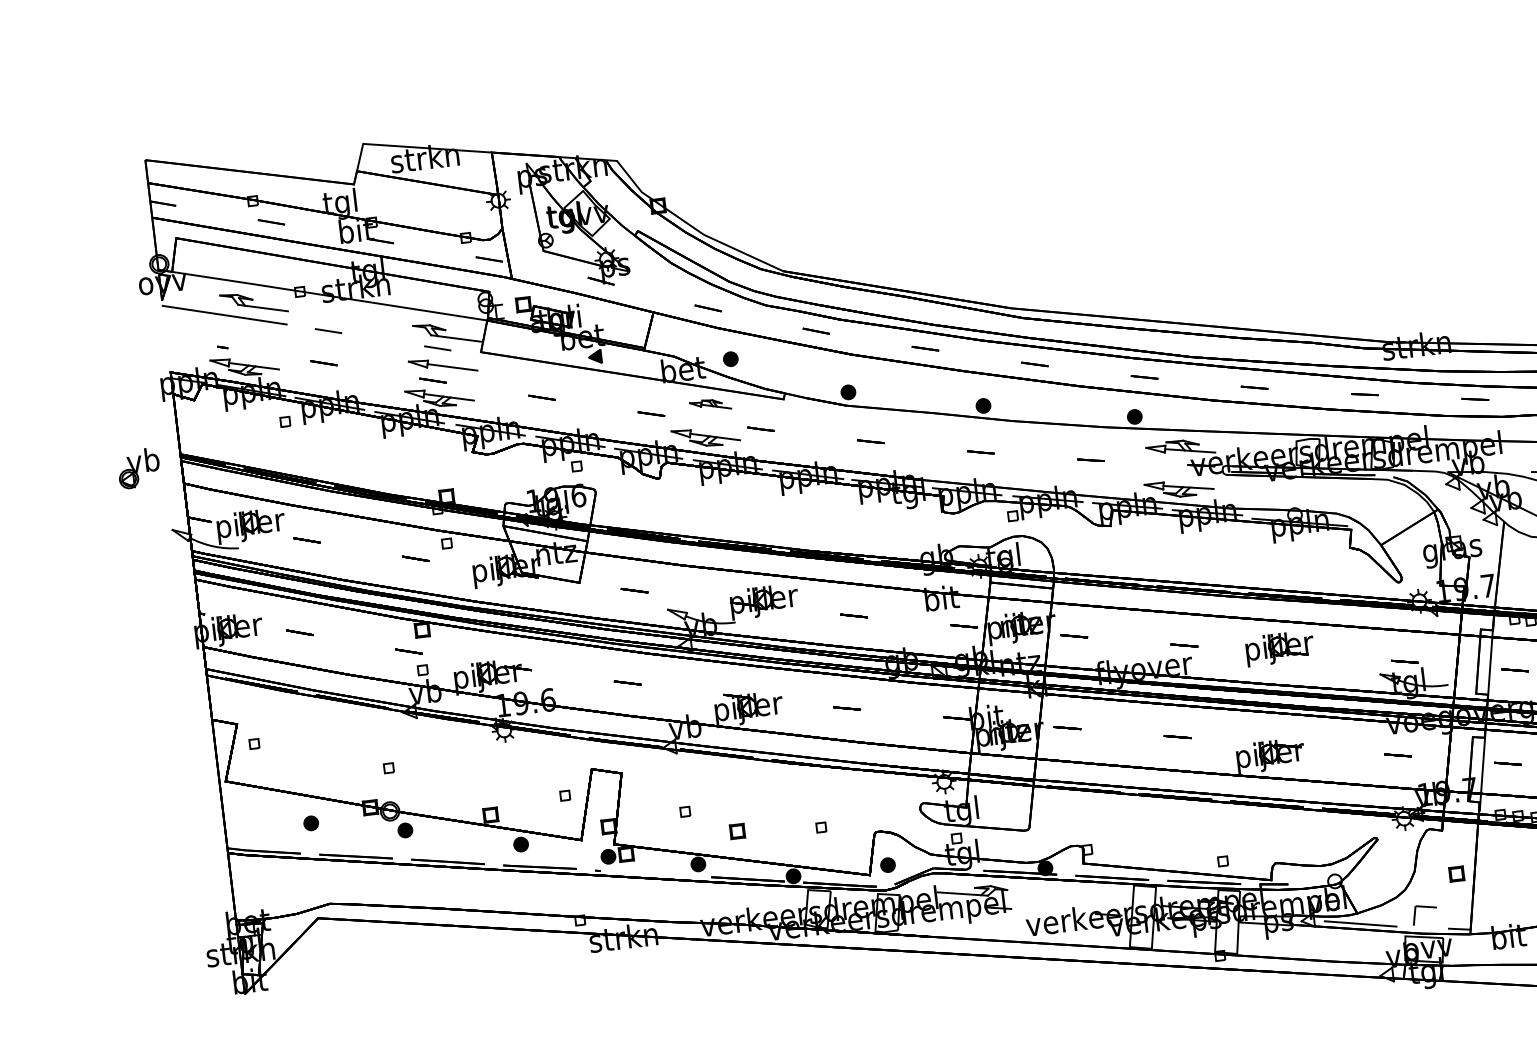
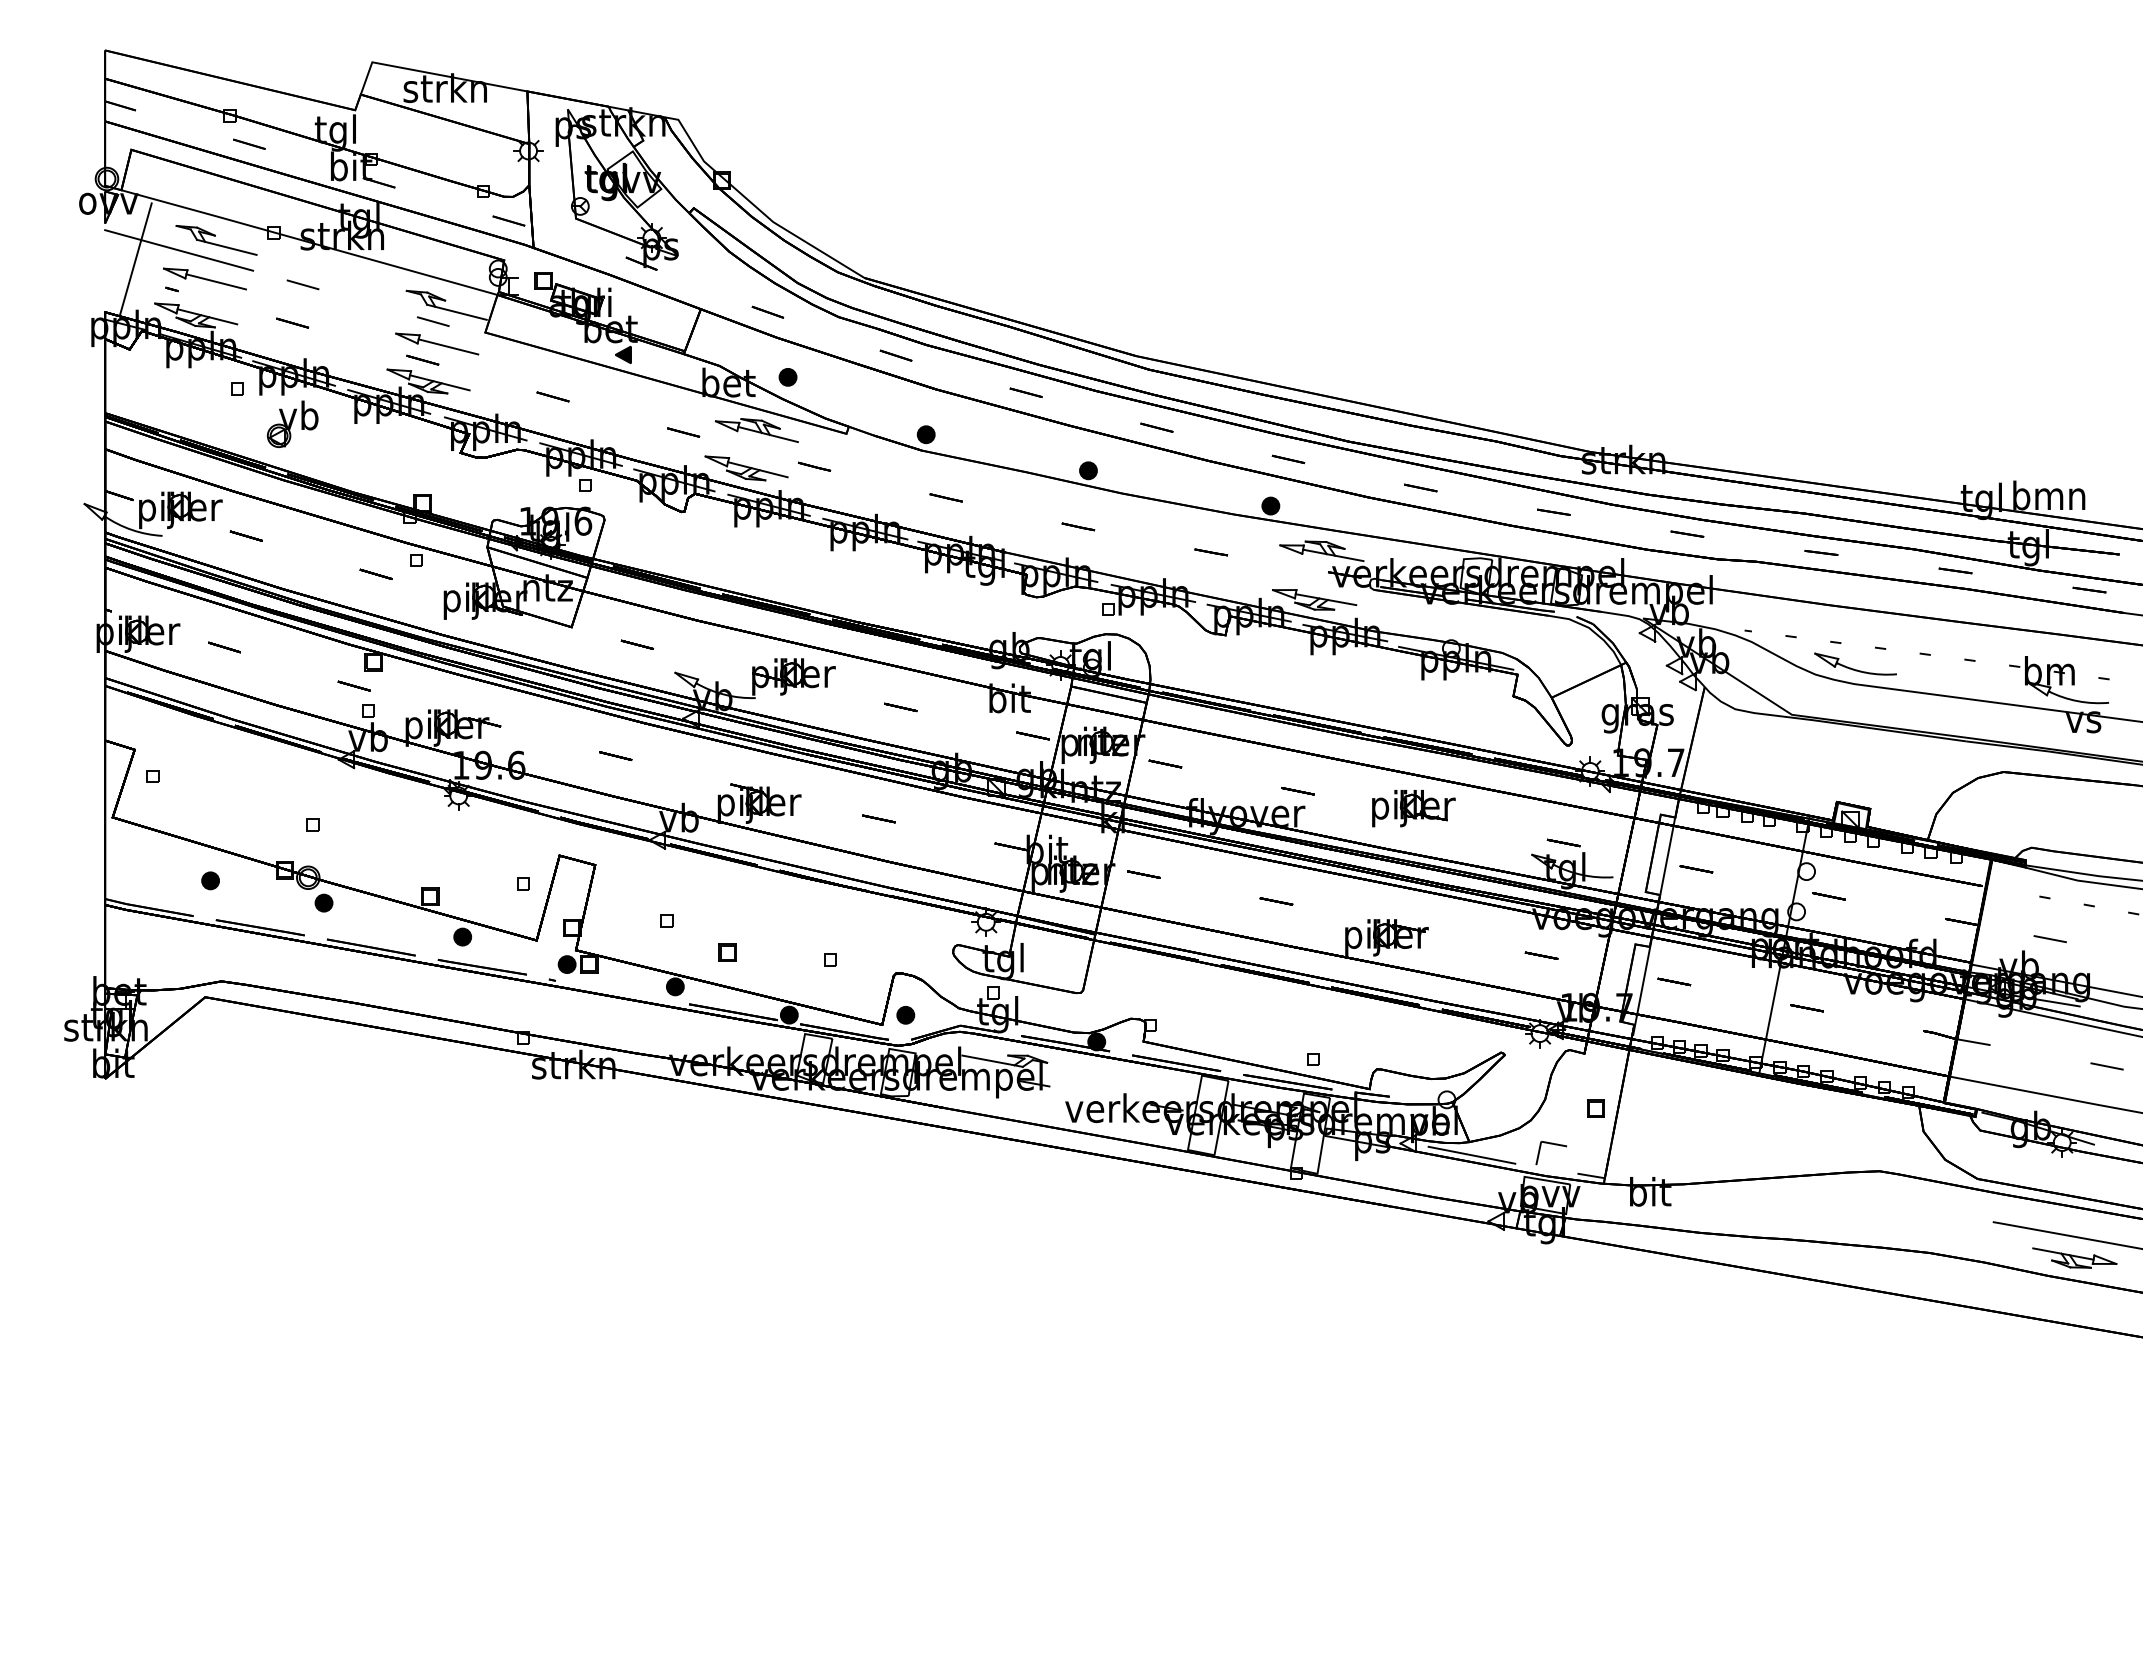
line: (190, 326) -> (135, 259), added
part: (248, 335) -> (204, 278), added
part: (710, 405) -> (756, 430), size x1.67
part: (138, 467) -> (292, 423), moved

